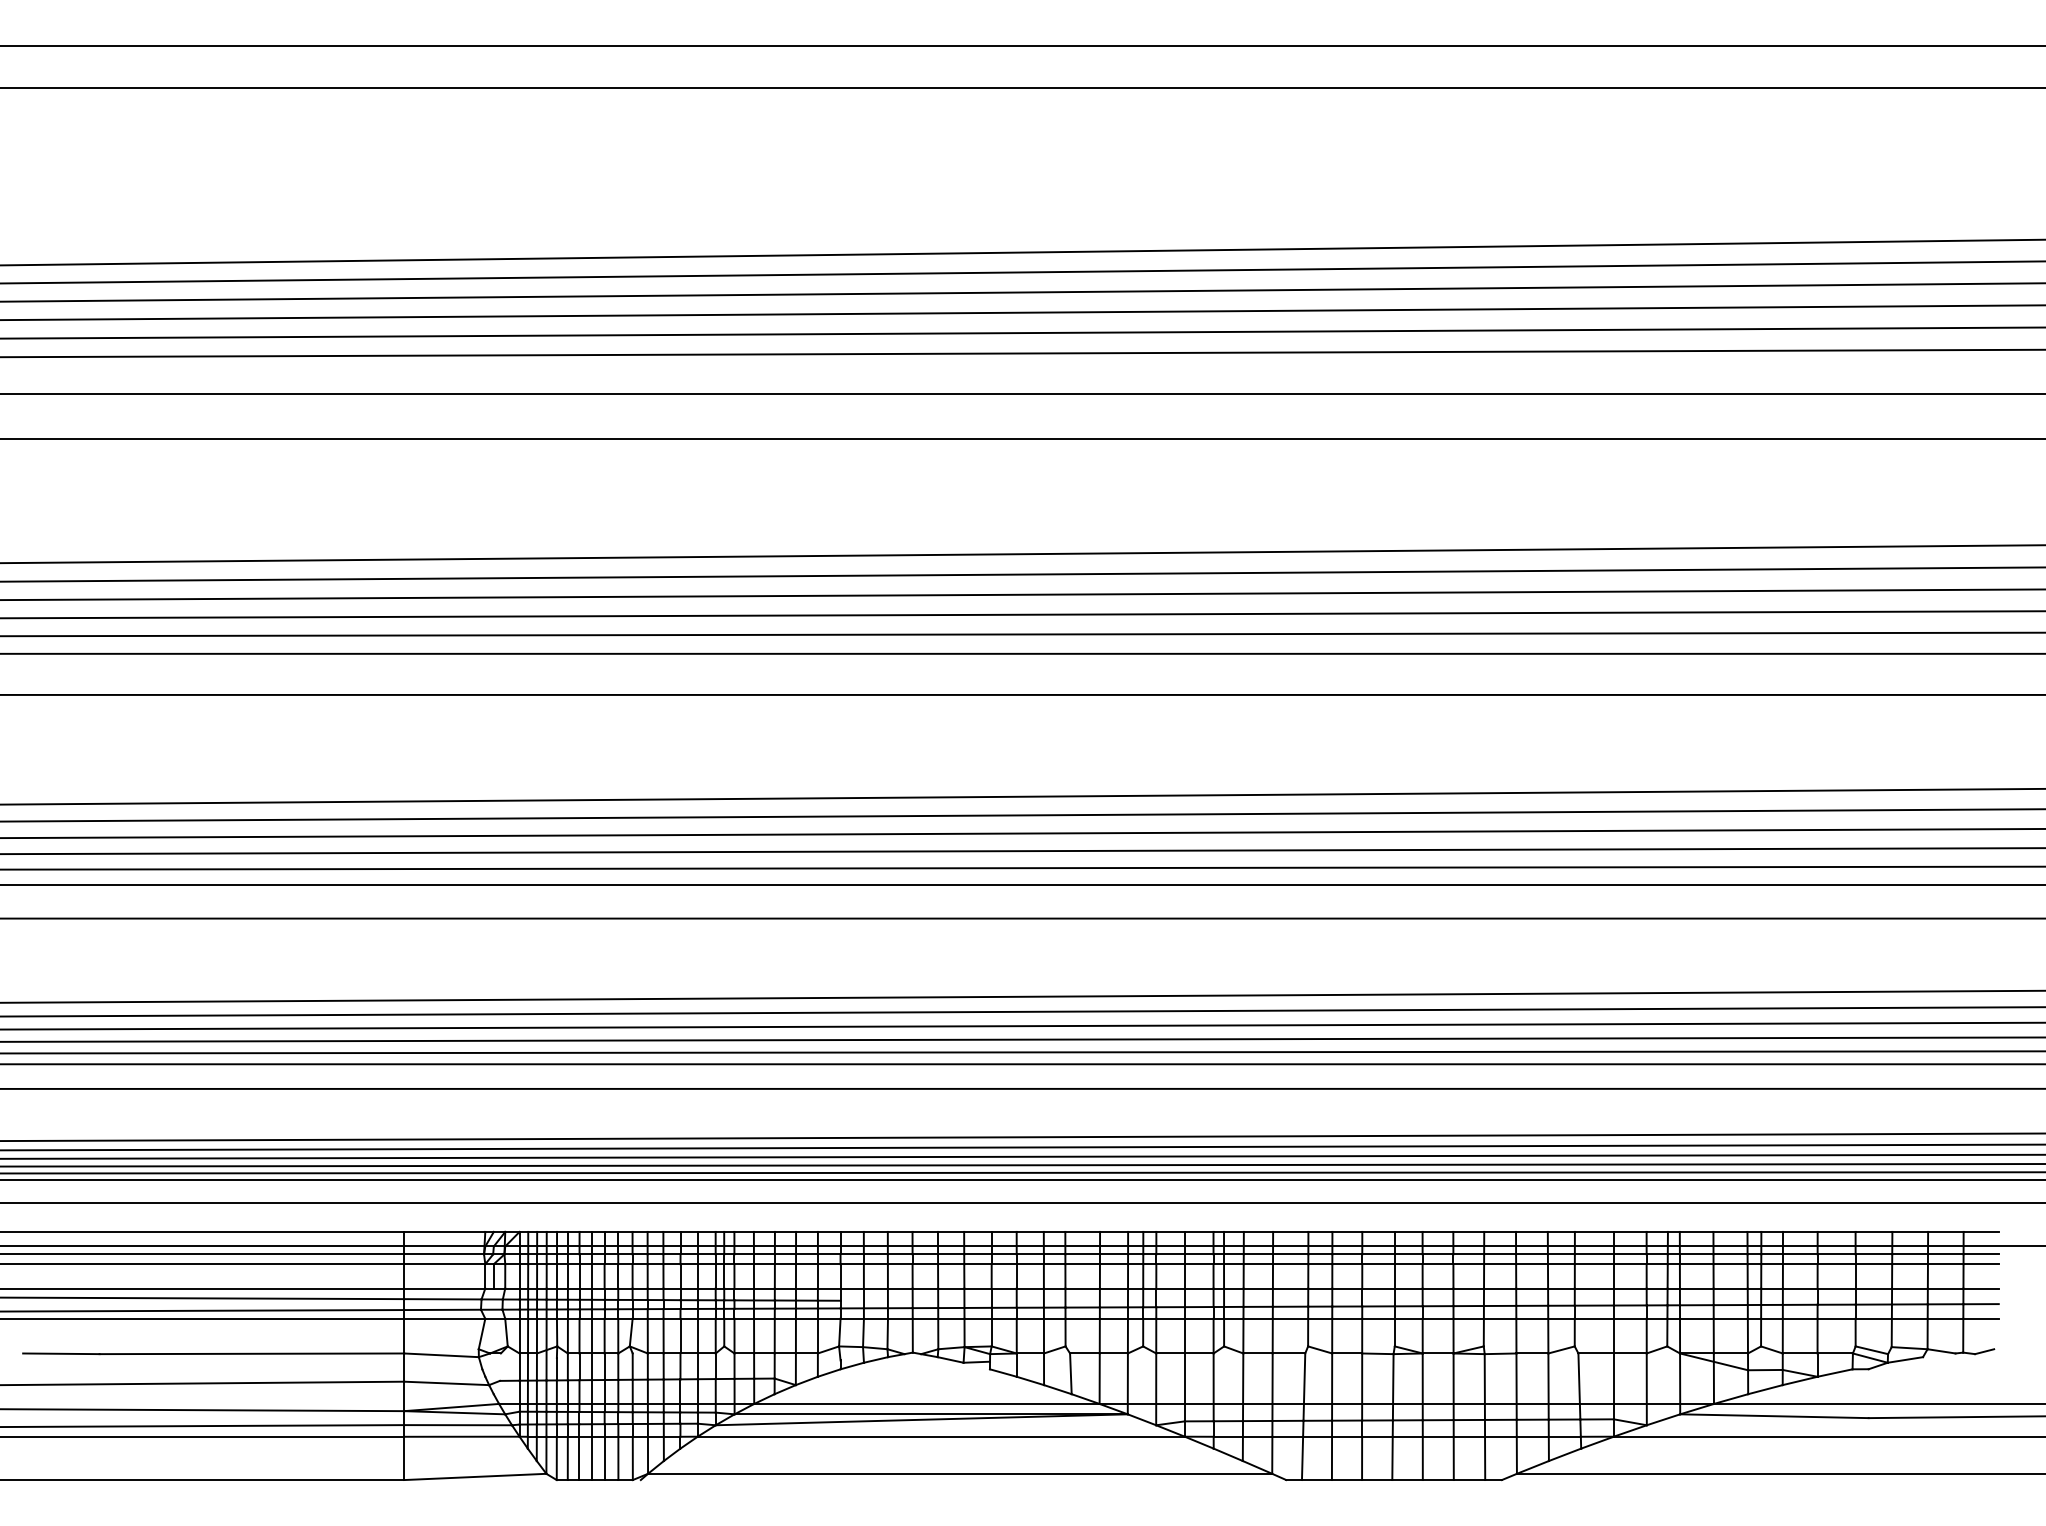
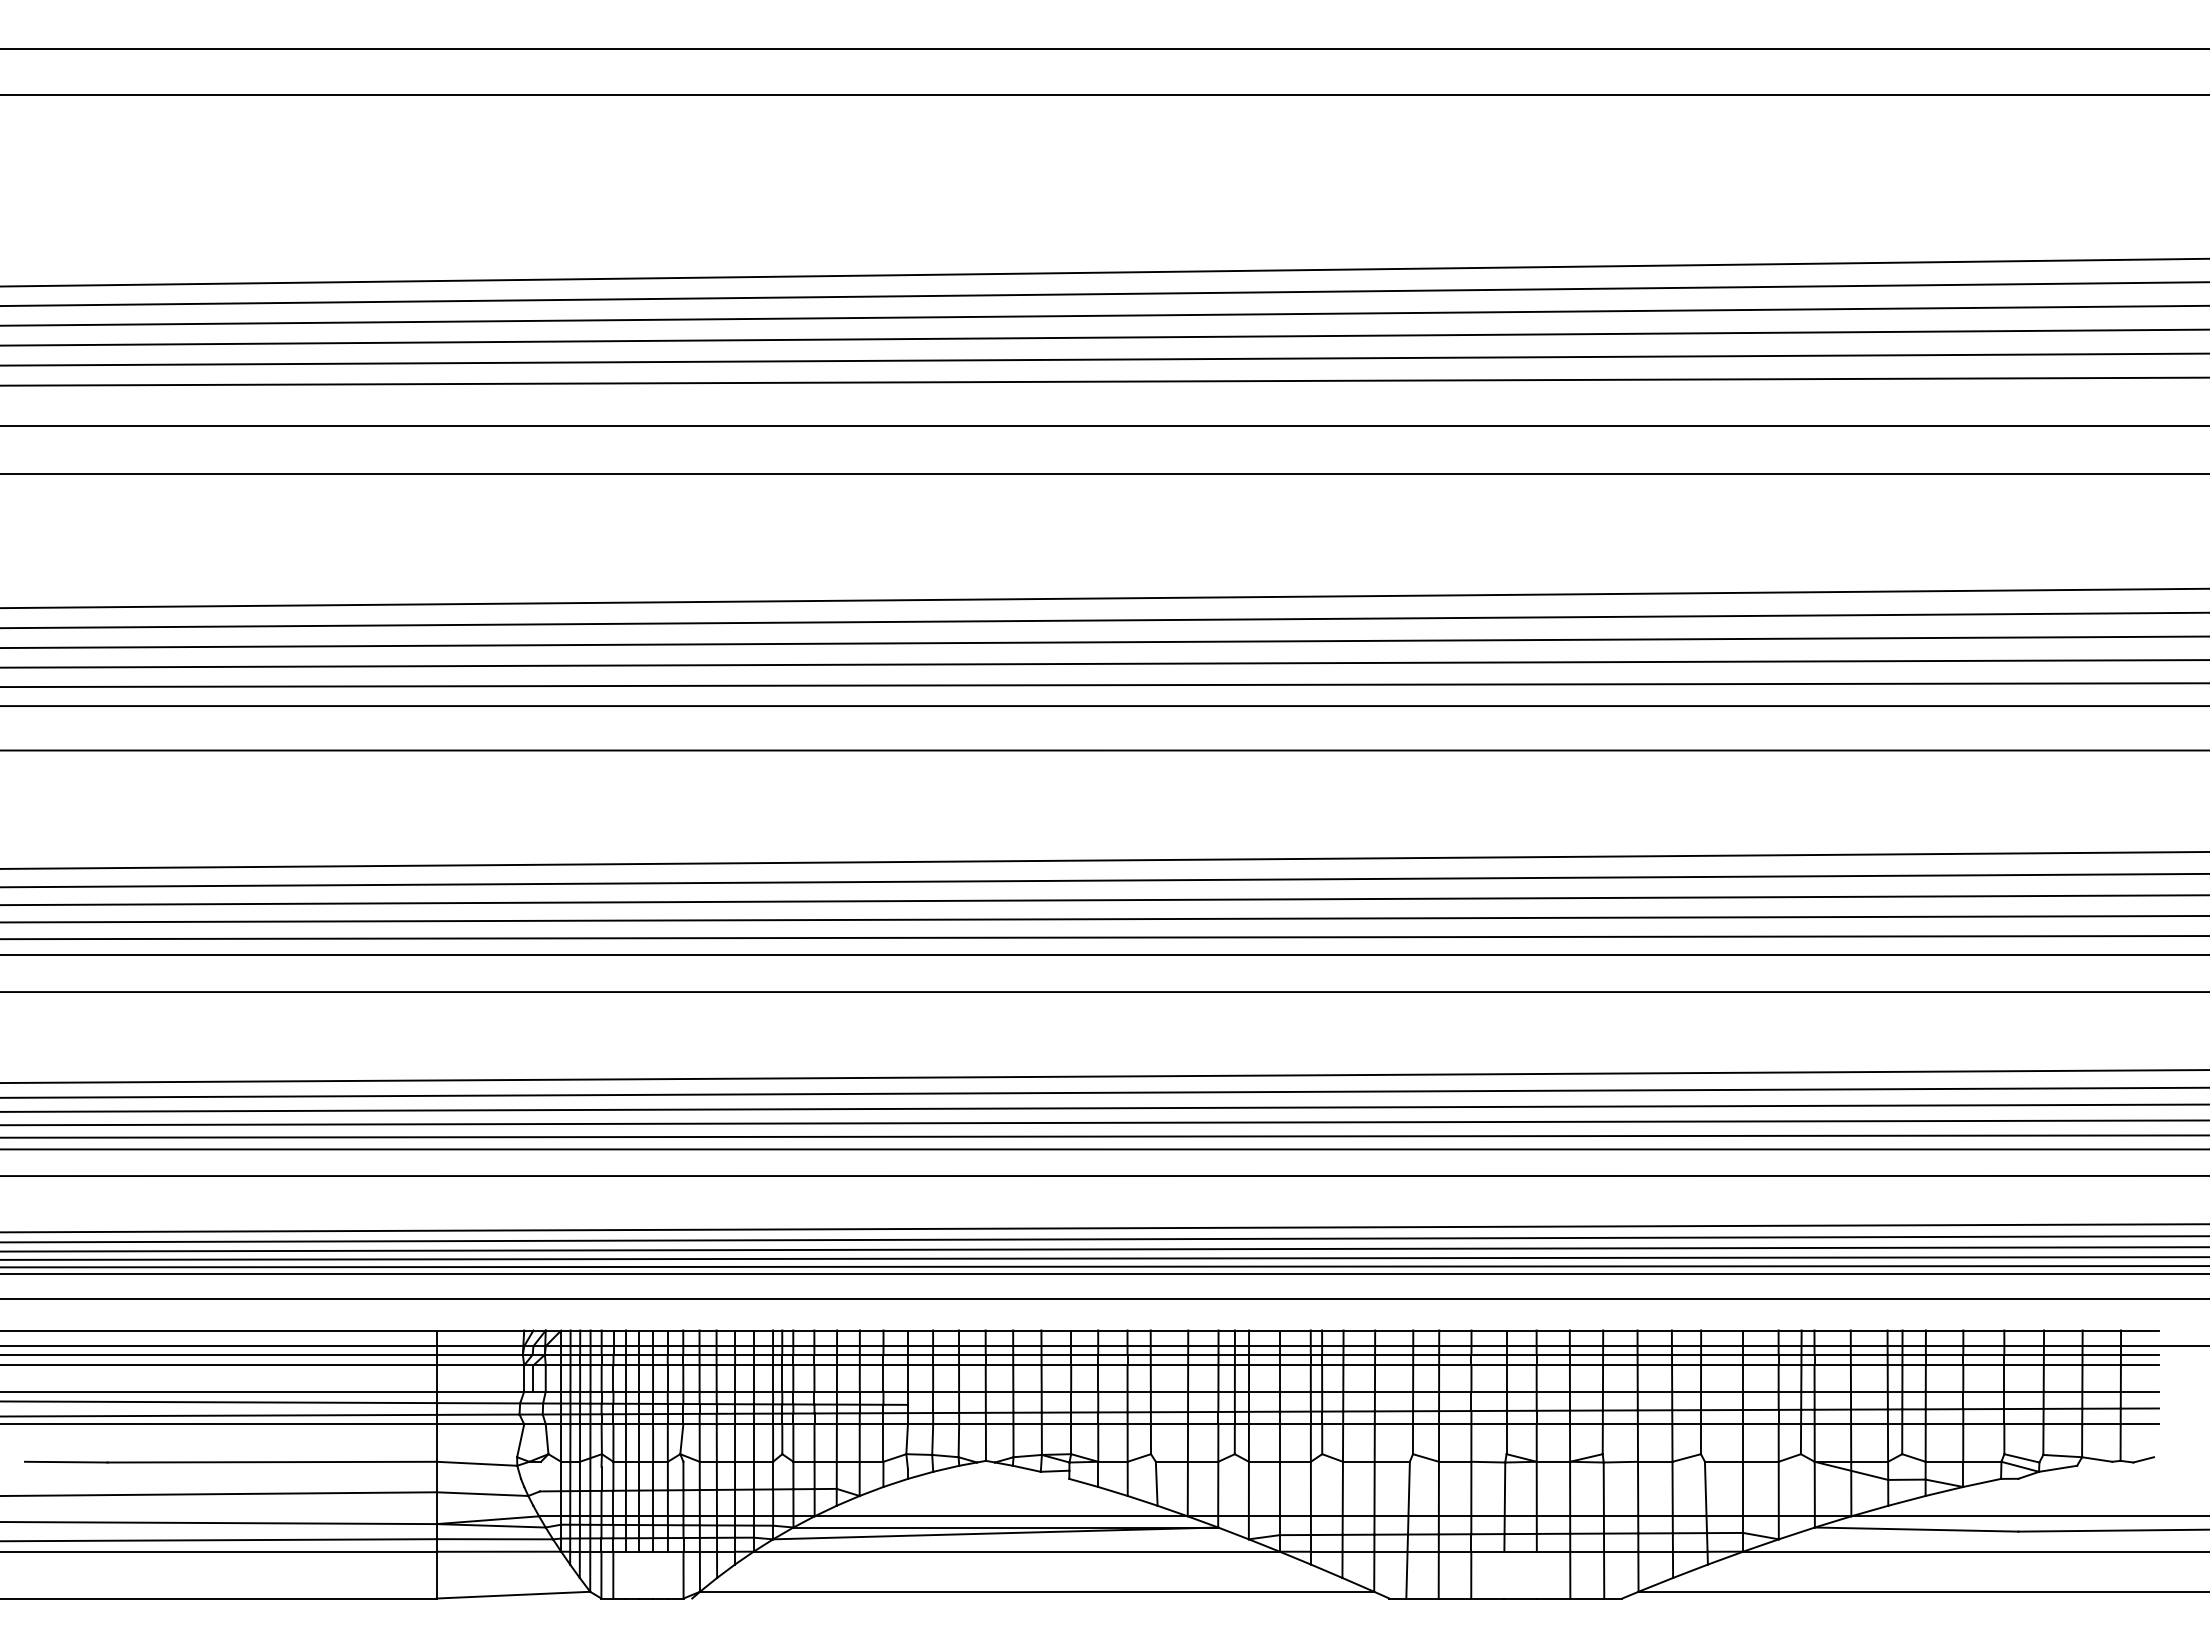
line: (579, 1457) -> (625, 1574), removed
line: (592, 1457) -> (639, 1574), removed
line: (605, 1457) -> (653, 1574), removed
line: (617, 1457) -> (667, 1574), removed
line: (1391, 1457) -> (1503, 1574), removed
line: (1422, 1457) -> (1536, 1574), removed

